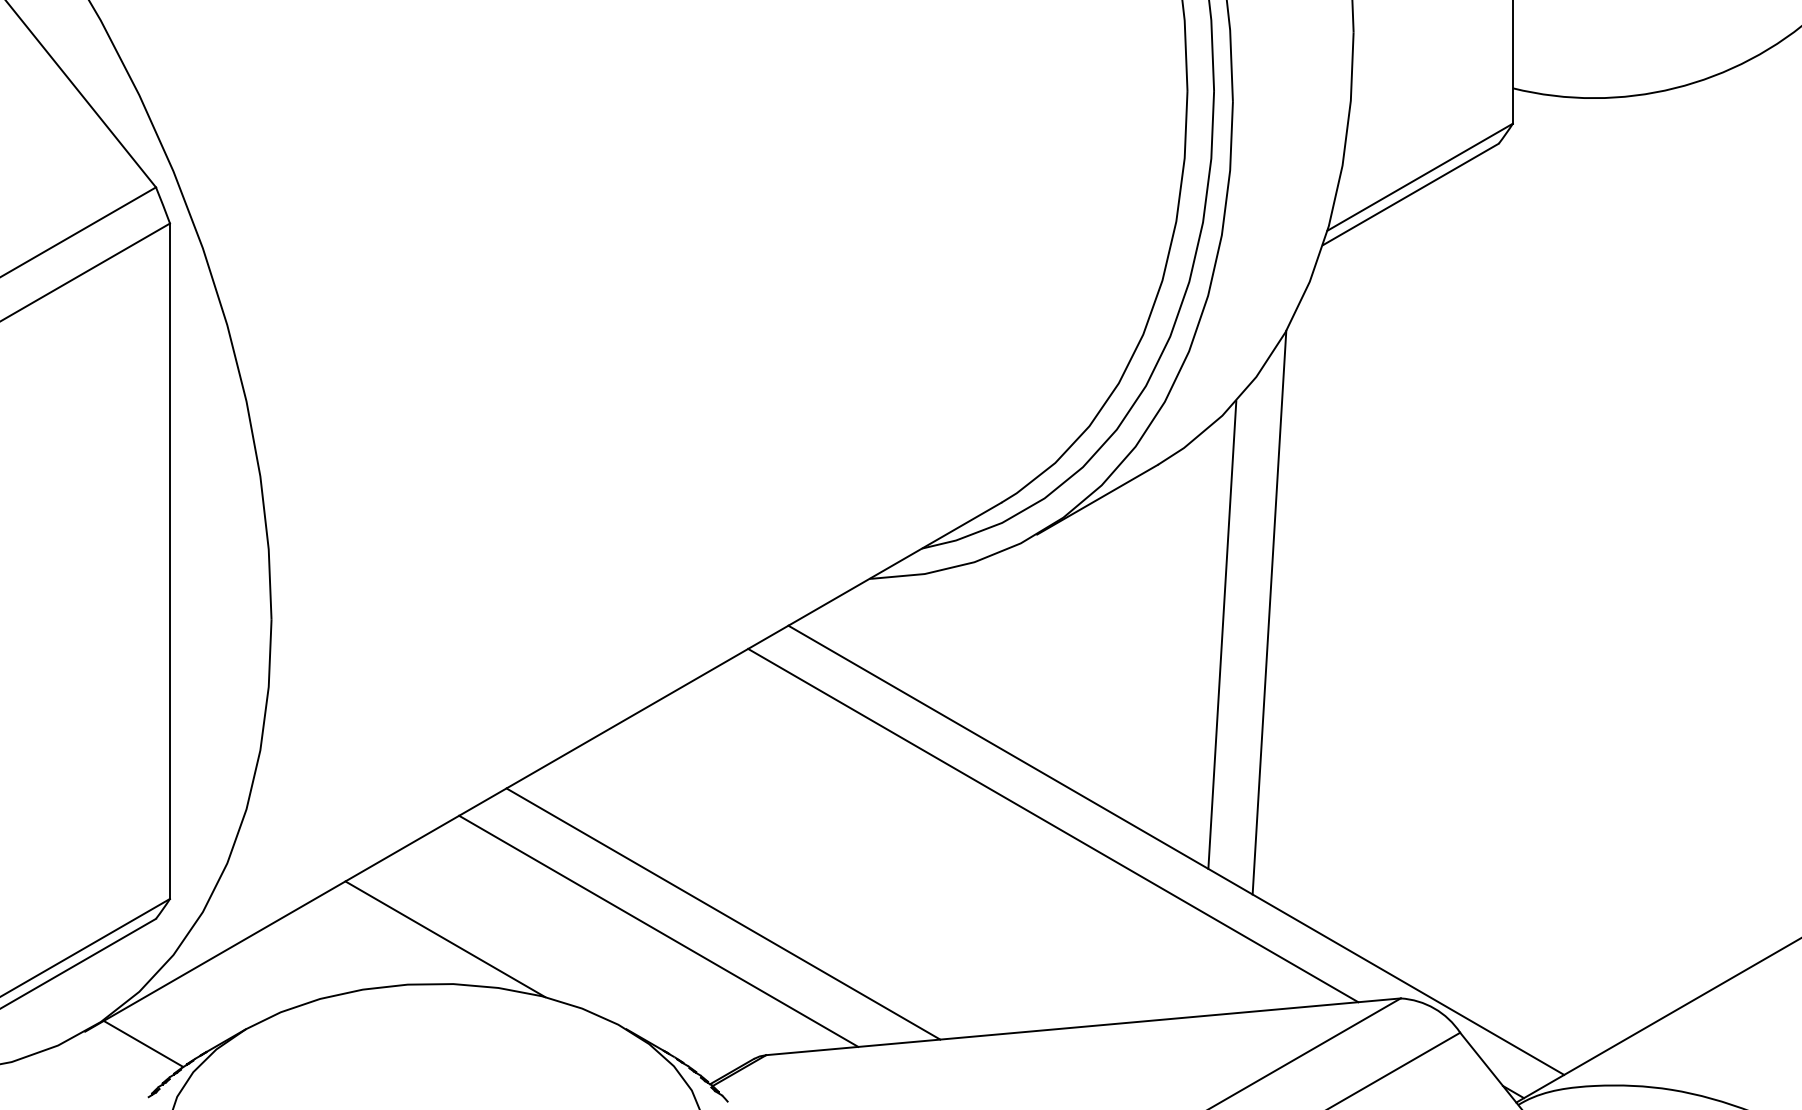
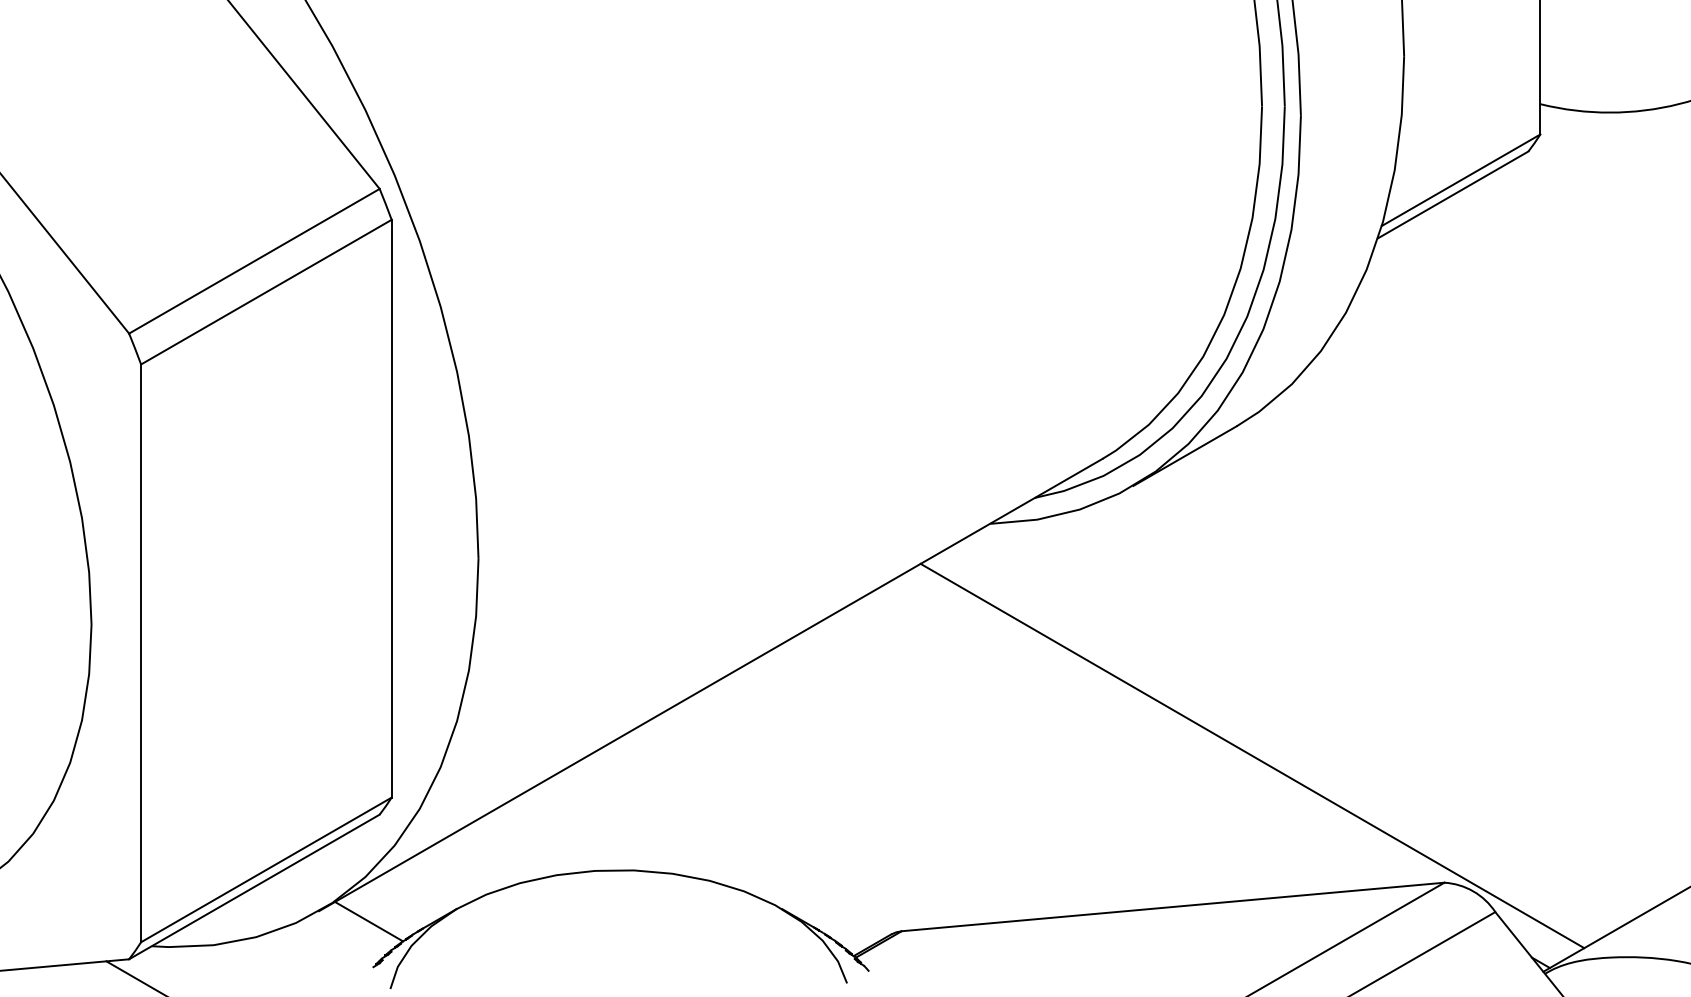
line: (1268, 612) -> (1331, 552), removed
line: (1221, 634) -> (1291, 571), removed
line: (1053, 825) -> (1147, 734), removed
line: (722, 914) -> (864, 810), removed
line: (658, 931) -> (809, 825), removed
line: (444, 938) -> (626, 831), removed

